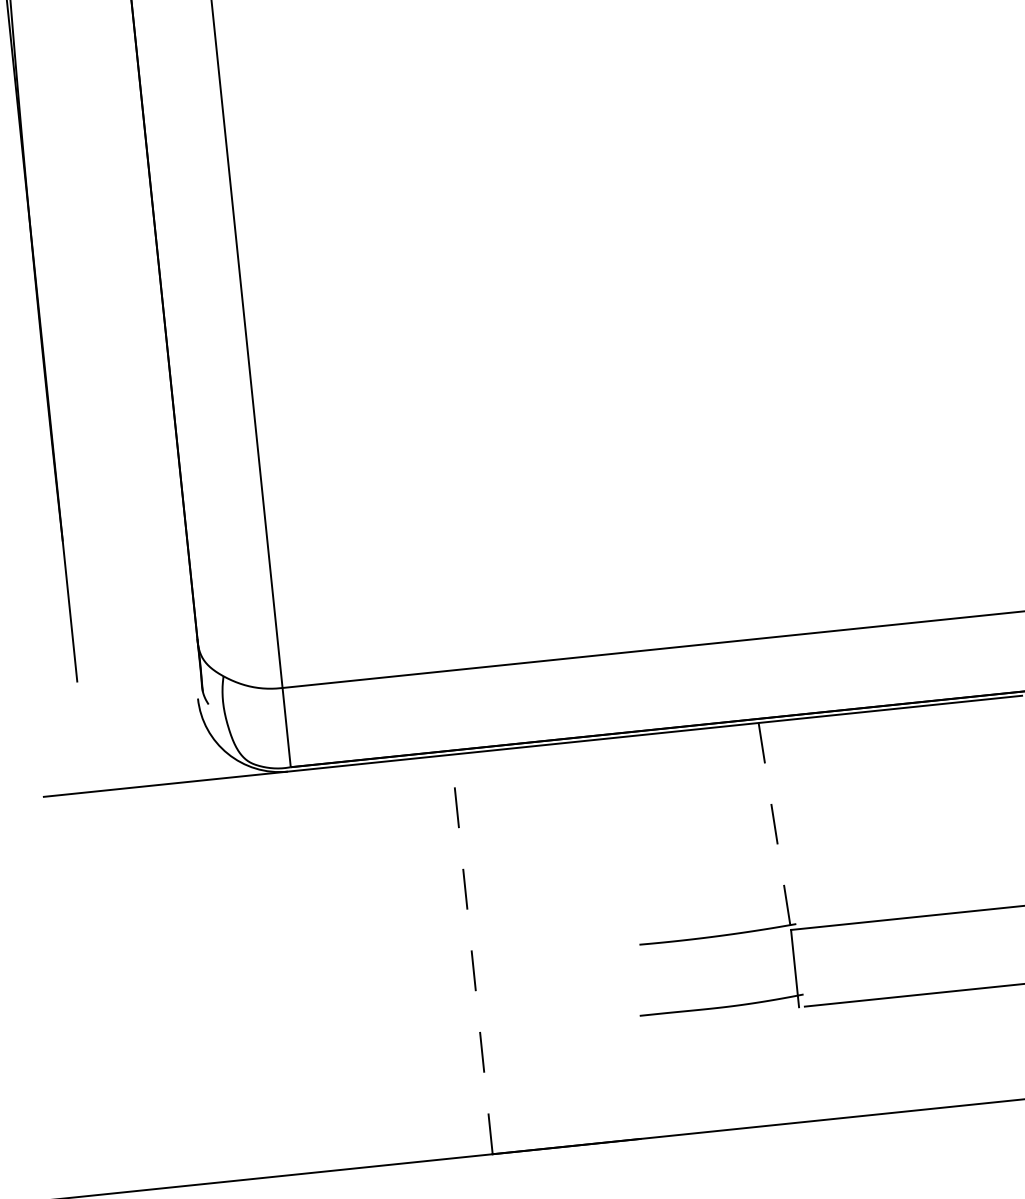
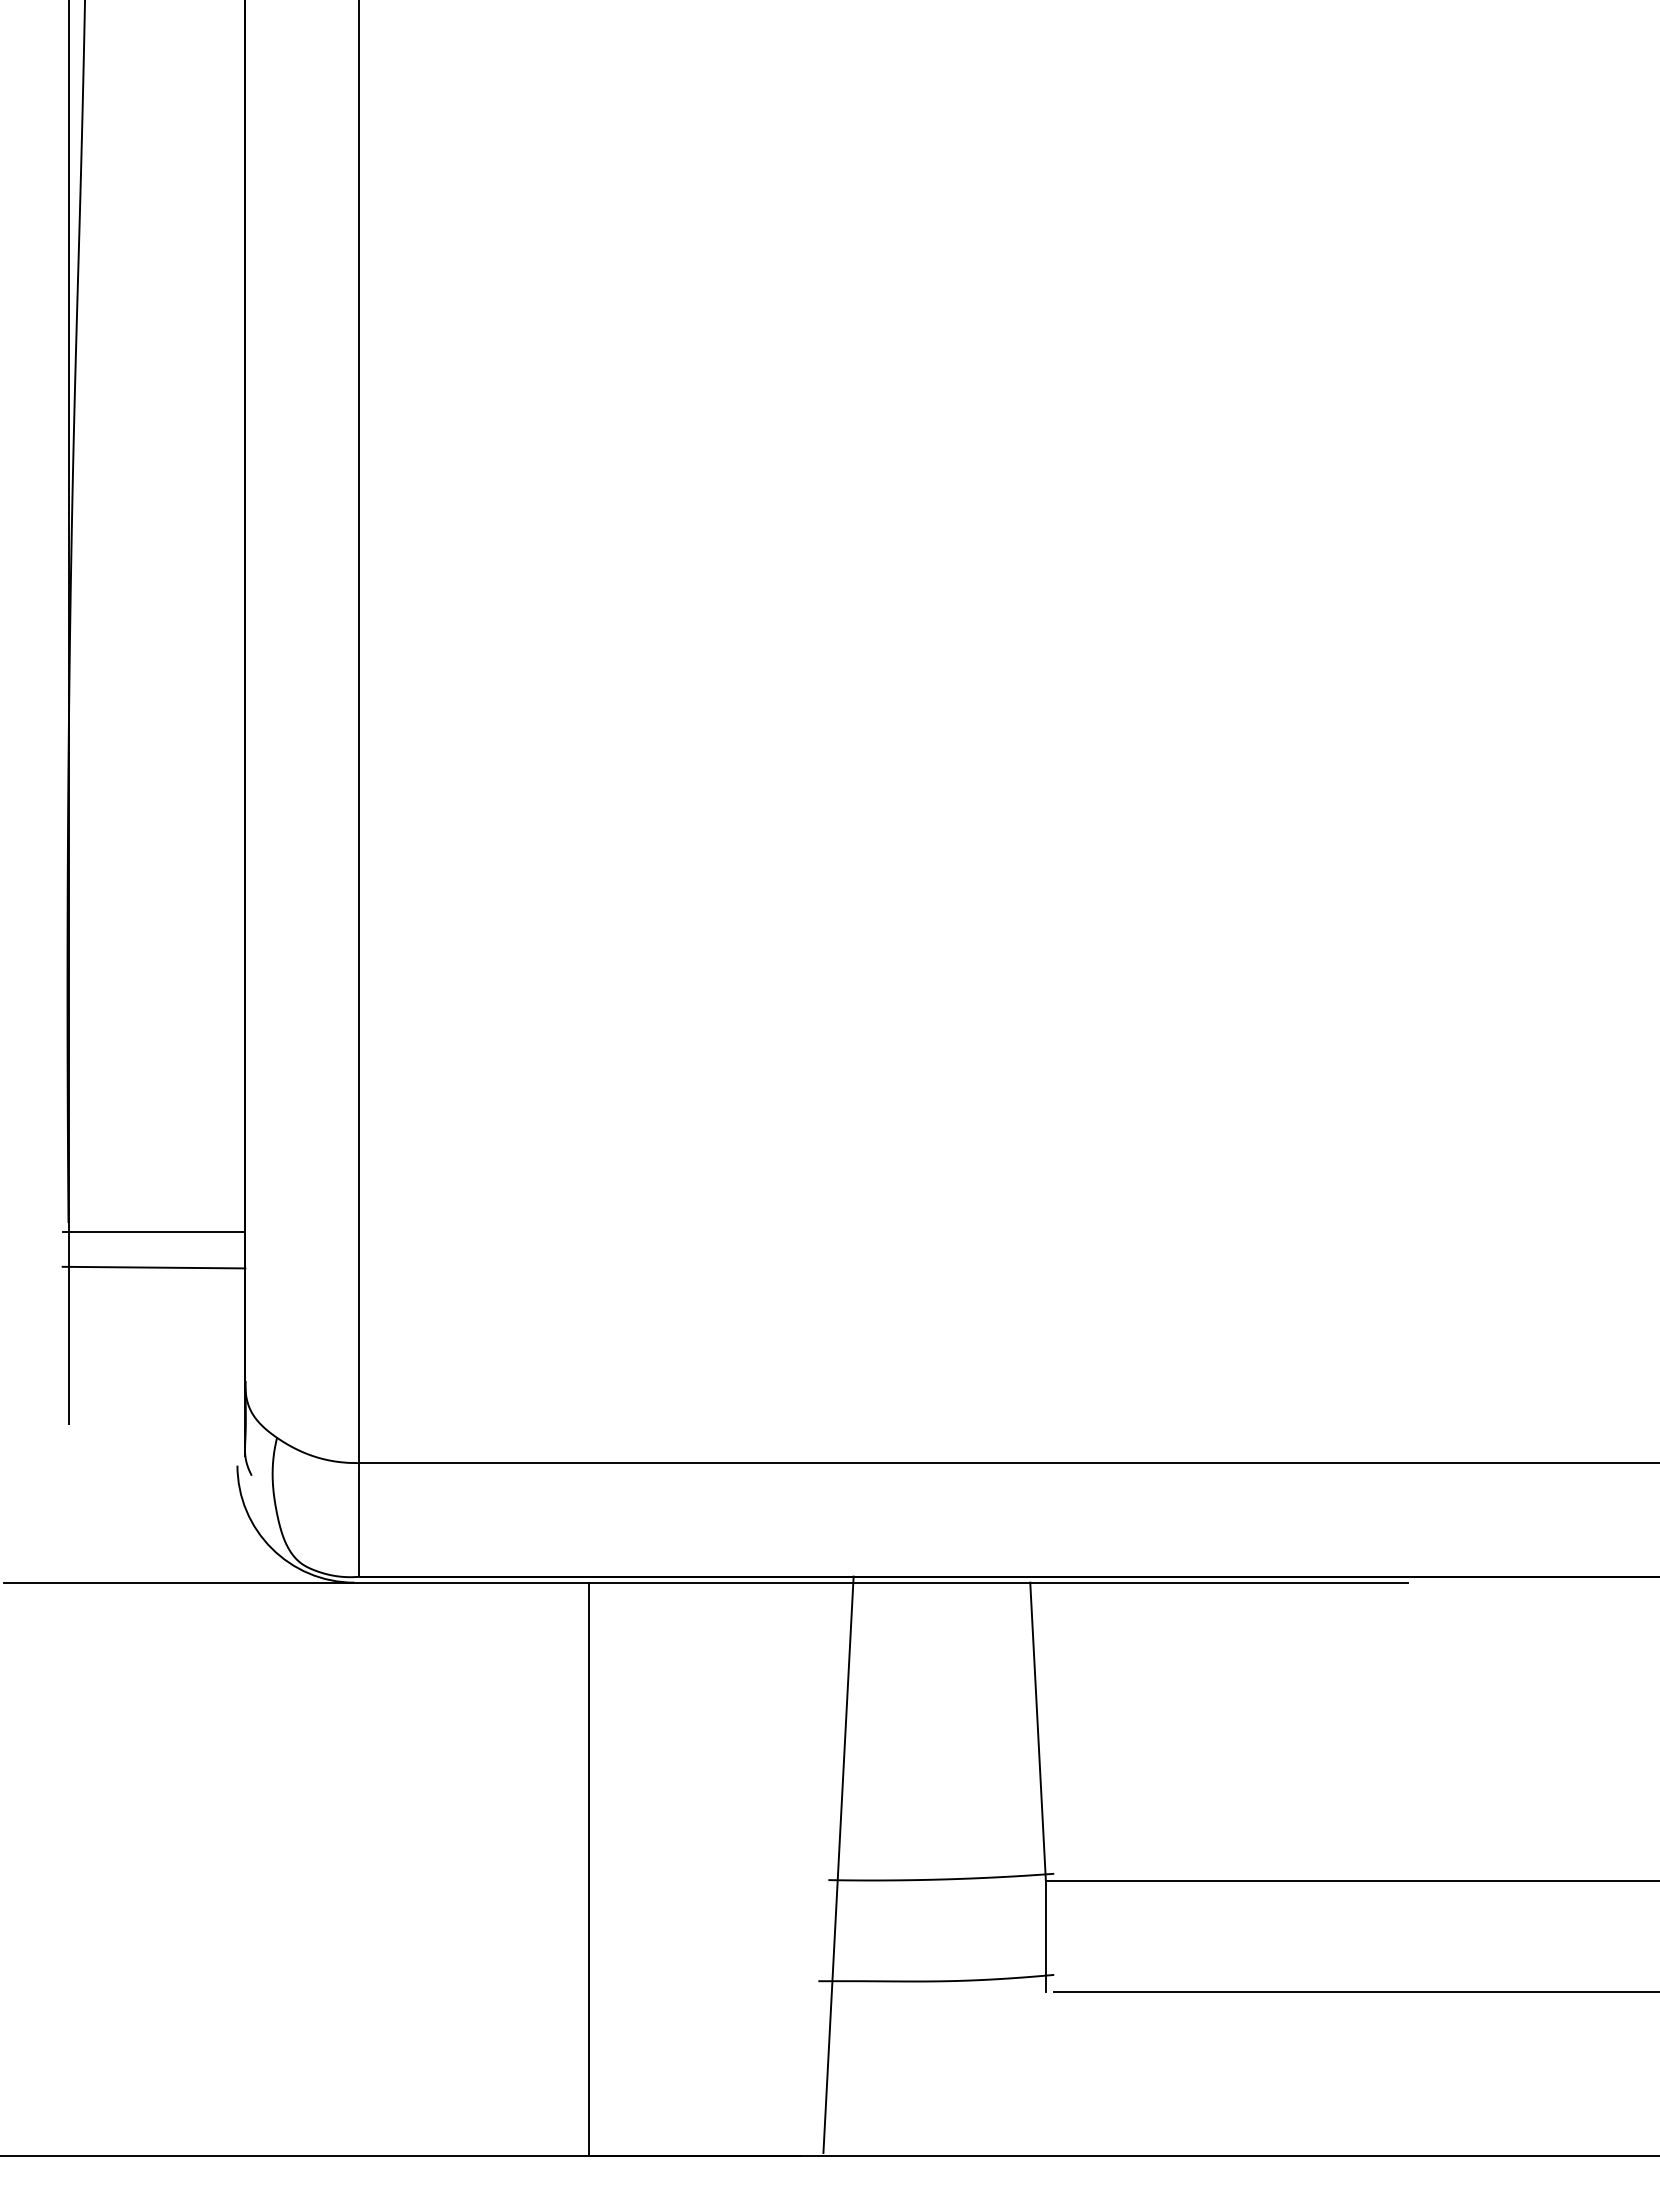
line: (122, 541) -> (153, 1231), added
line: (125, 566) -> (153, 1267), added
line: (775, 826) -> (1038, 1732), dashed -> solid
line: (645, 933) -> (838, 1864), added
line: (472, 954) -> (589, 1869), dashed -> solid

